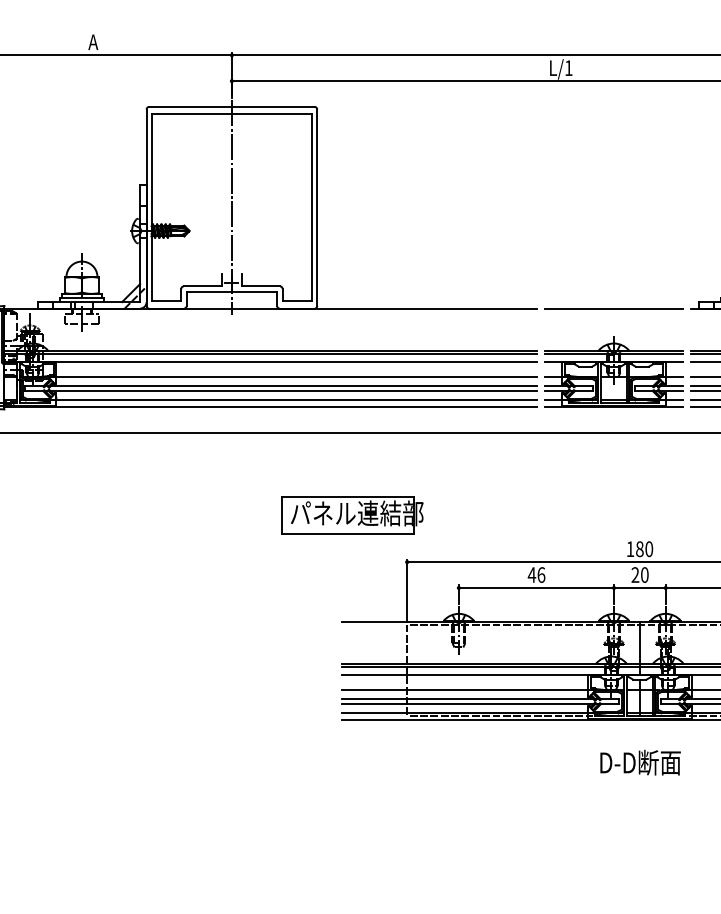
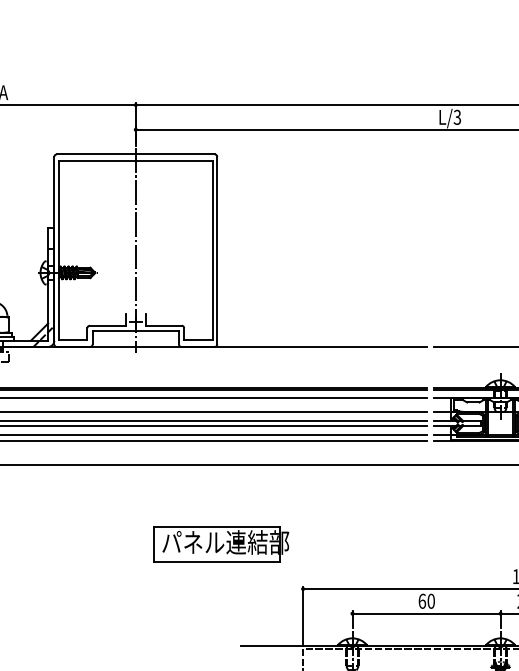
text: (568, 68) -> (457, 117), L/1 -> L/3
part: (352, 515) -> (221, 544), moved
text: (536, 574) -> (426, 600), 46 -> 60

